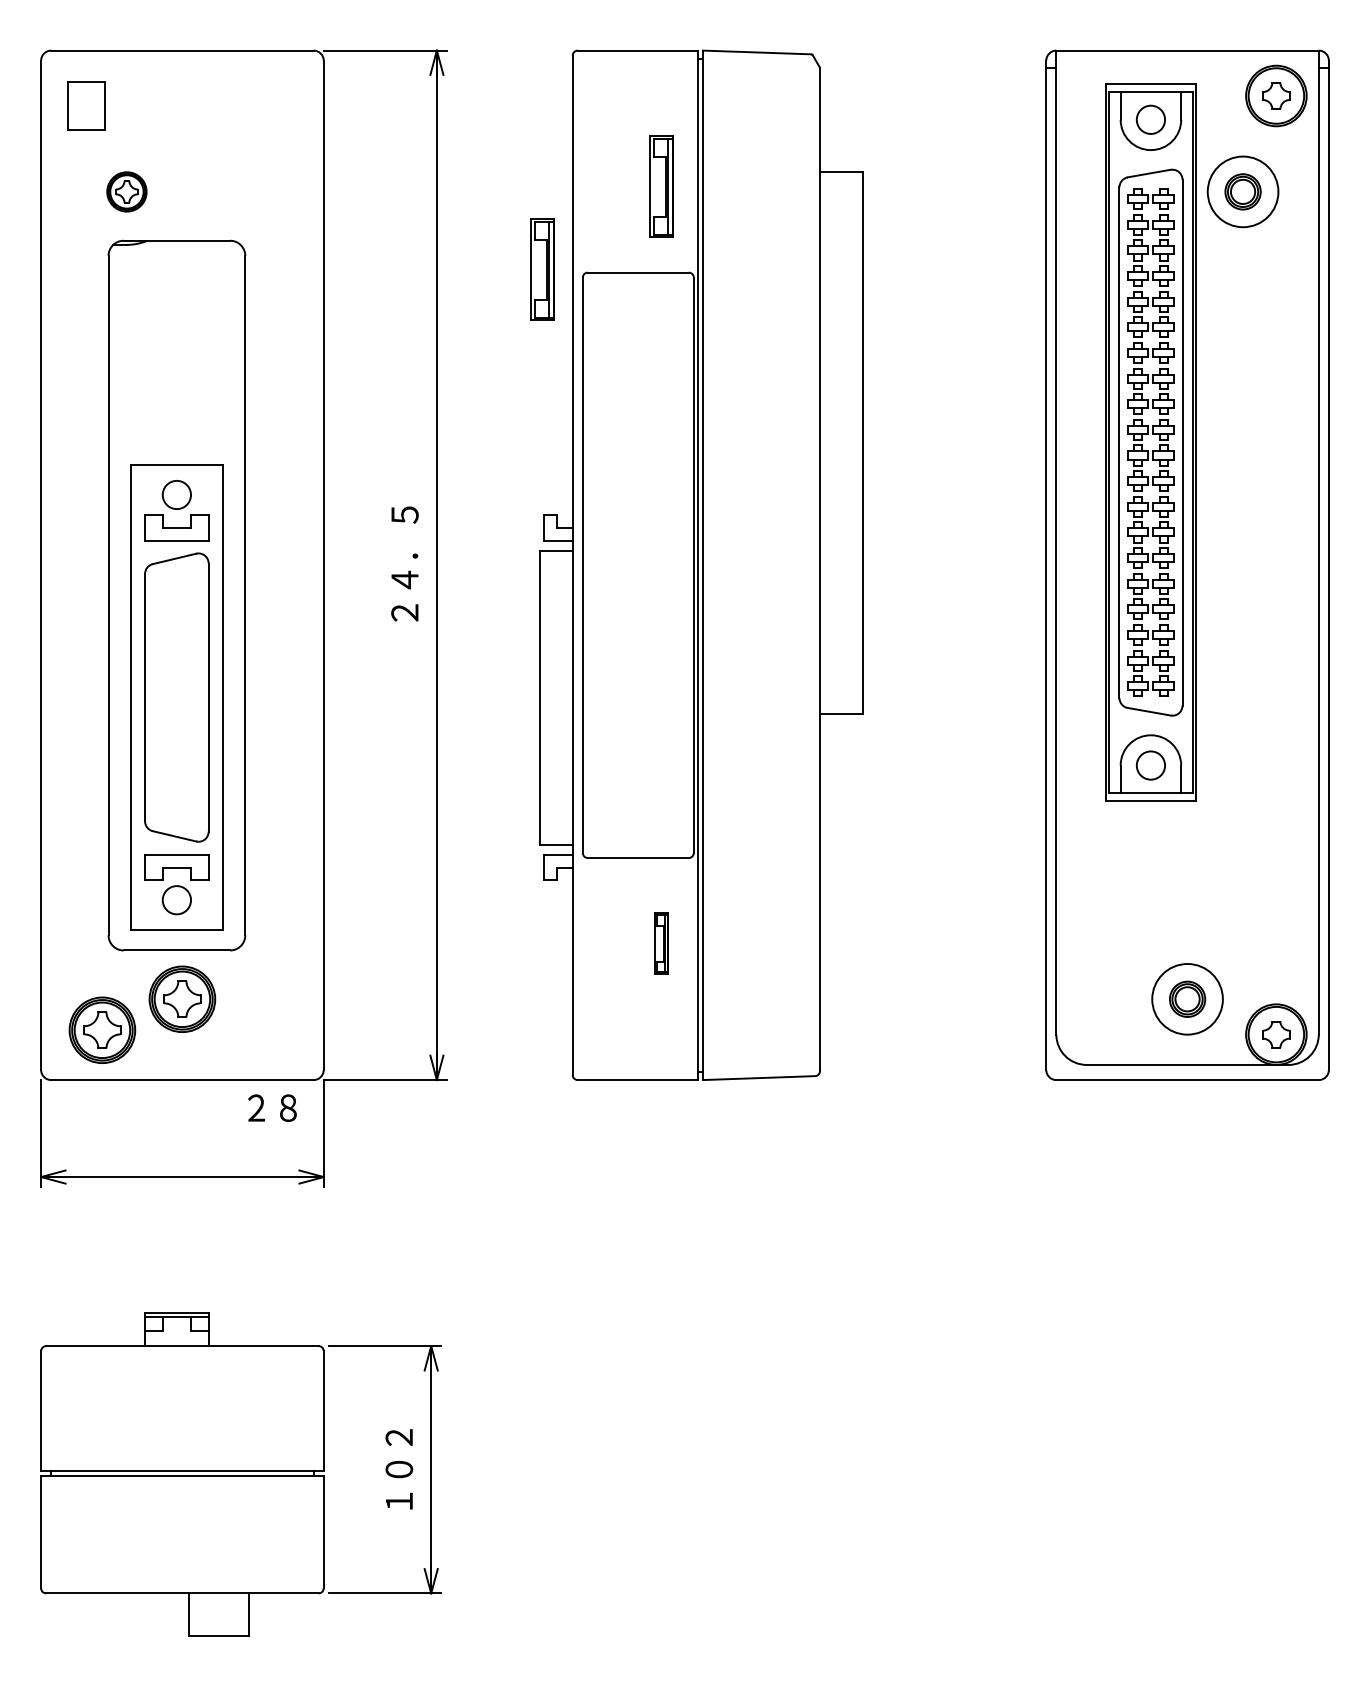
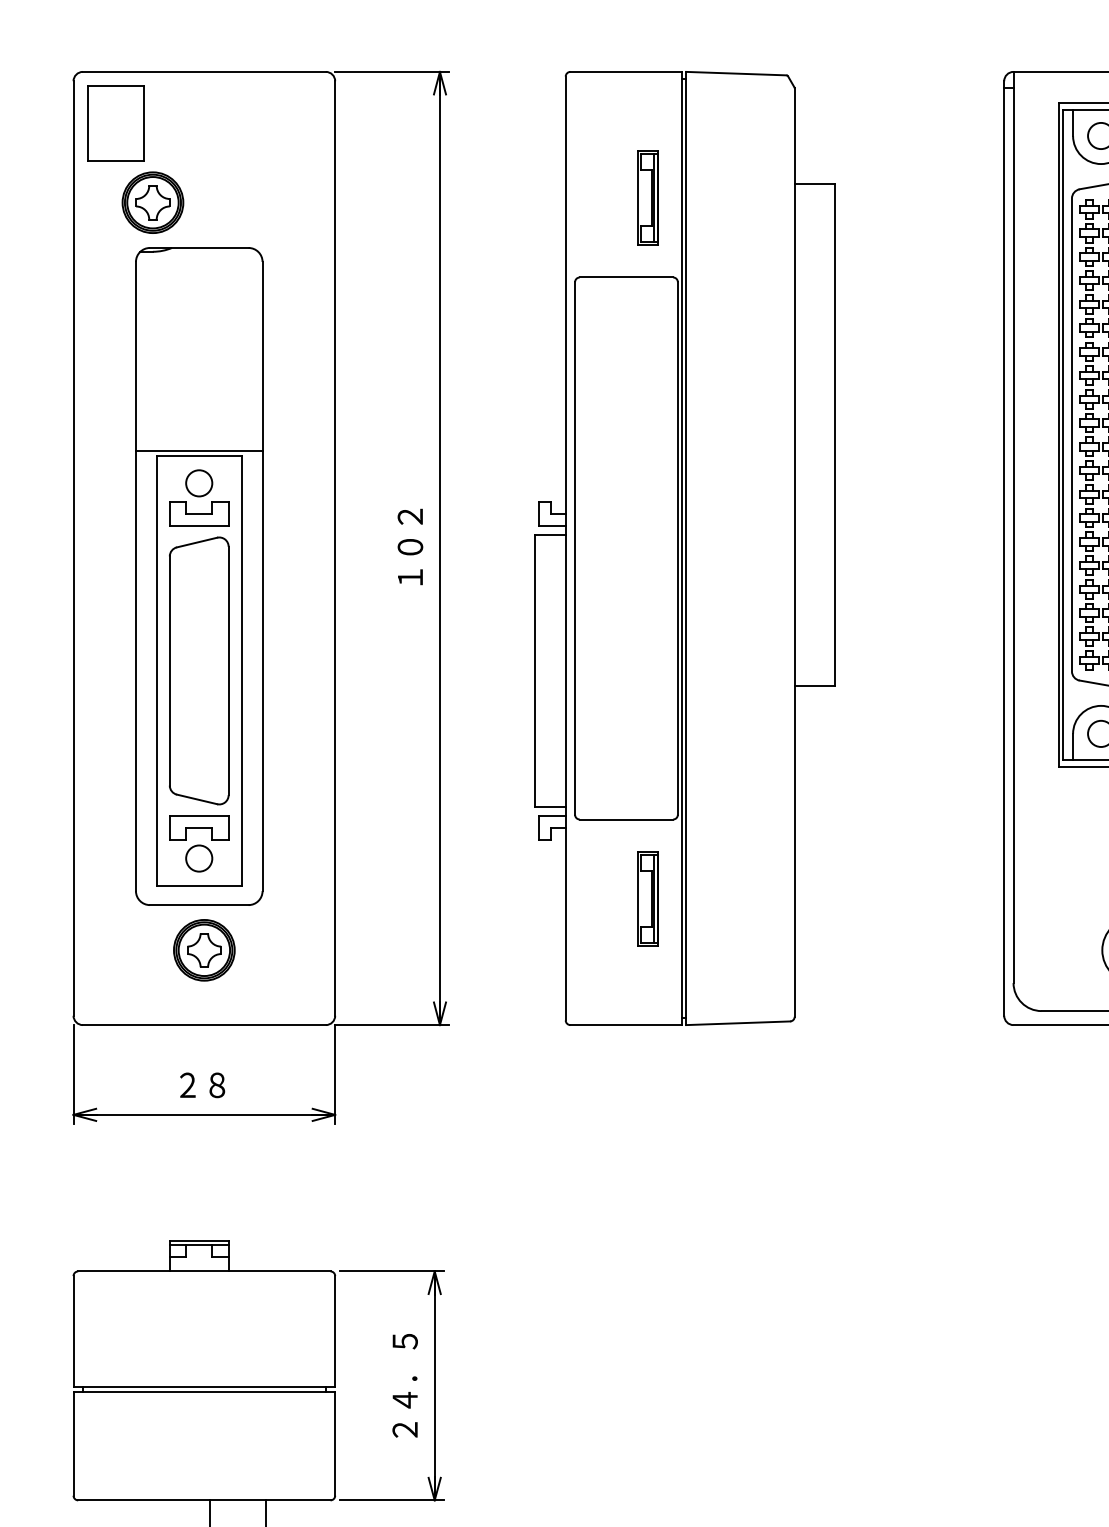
part: (86, 105) -> (115, 122), size x1.67
part: (126, 191) -> (152, 202), size x1.67
part: (542, 269) -> (537, 274), removed
line: (176, 459) -> (198, 450), added
text: (404, 563) -> (409, 546), ２４．５ -> １０２
part: (661, 943) -> (647, 898), size x1.67
part: (102, 1029) -> (130, 978), removed
text: (272, 1107) -> (202, 1084), moved
text: (399, 1469) -> (405, 1385), １０２ -> ２４．５

